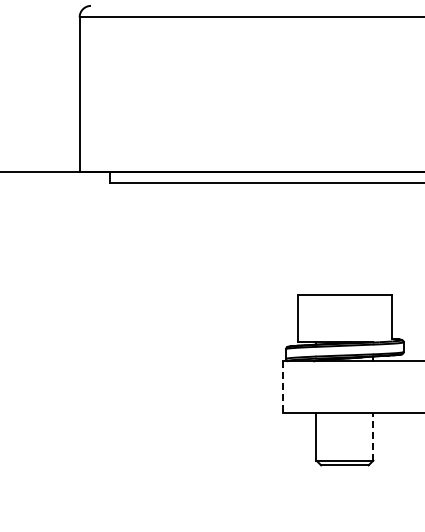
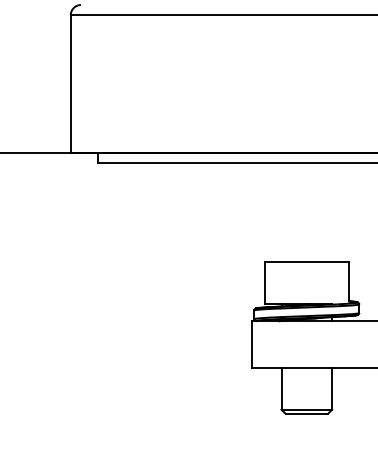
line: (283, 387) -> (252, 344), dashed -> solid
line: (373, 436) -> (332, 388), dashed -> solid

